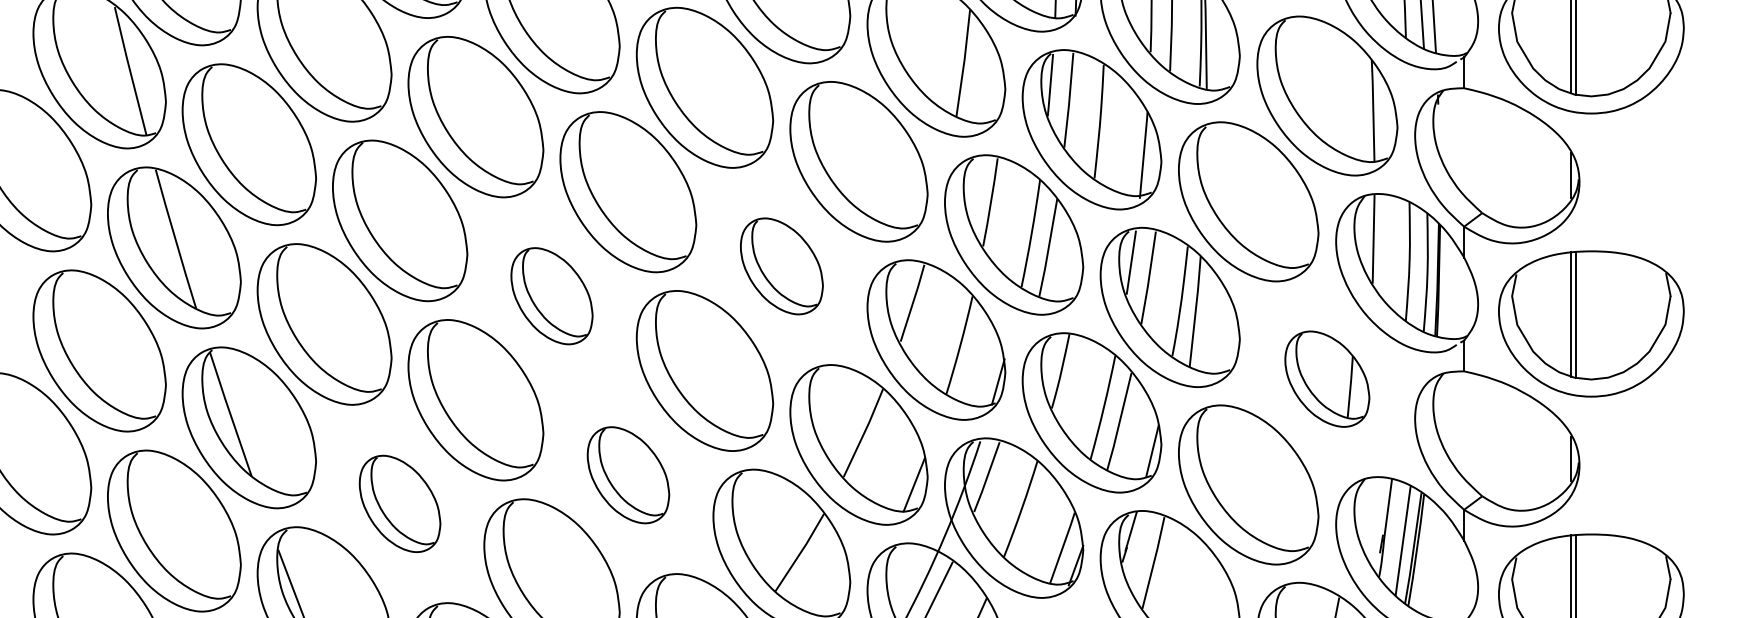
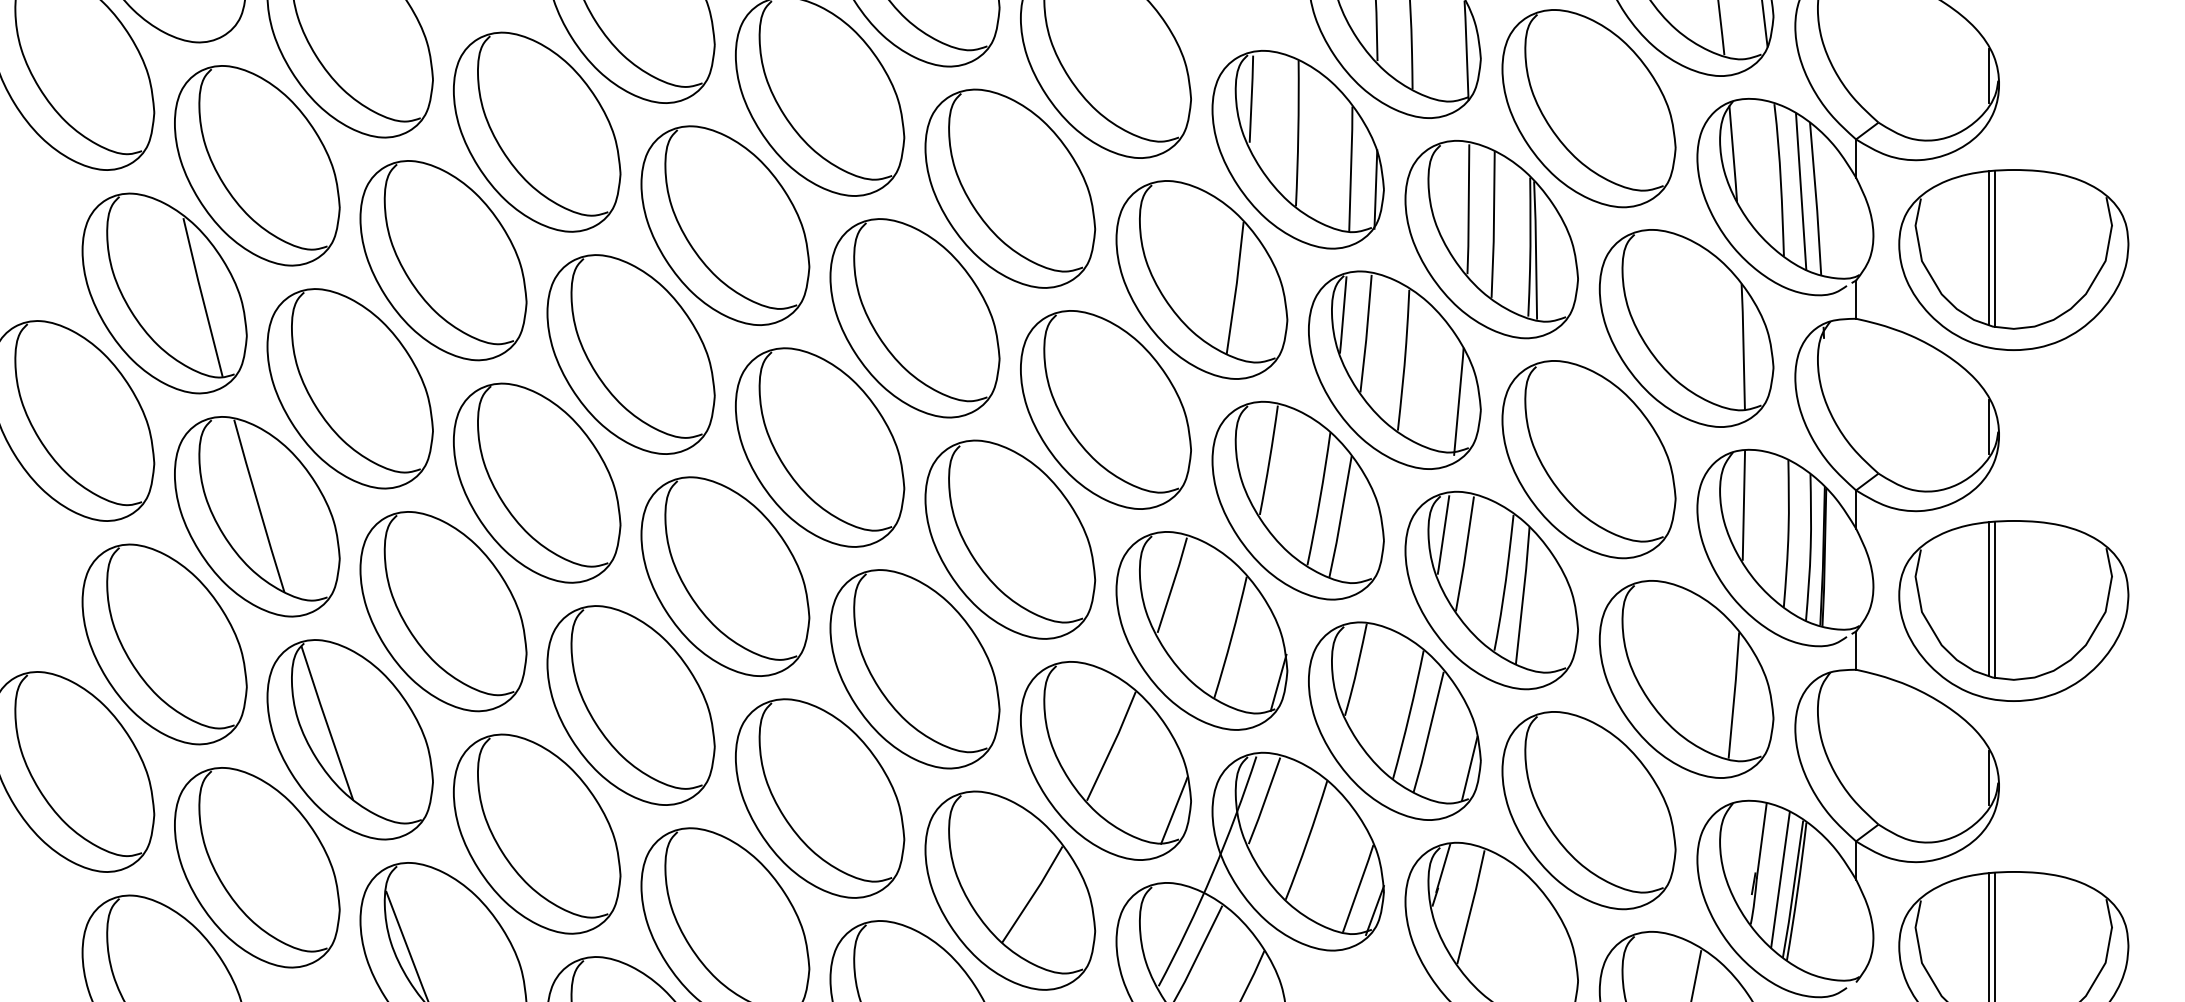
part: (782, 266) -> (1010, 539), size x1.67
part: (552, 296) -> (725, 576), size x1.67
part: (1327, 379) -> (1686, 679), size x1.67
part: (628, 475) -> (820, 798), size x1.67
part: (399, 503) -> (536, 833), size x1.67

